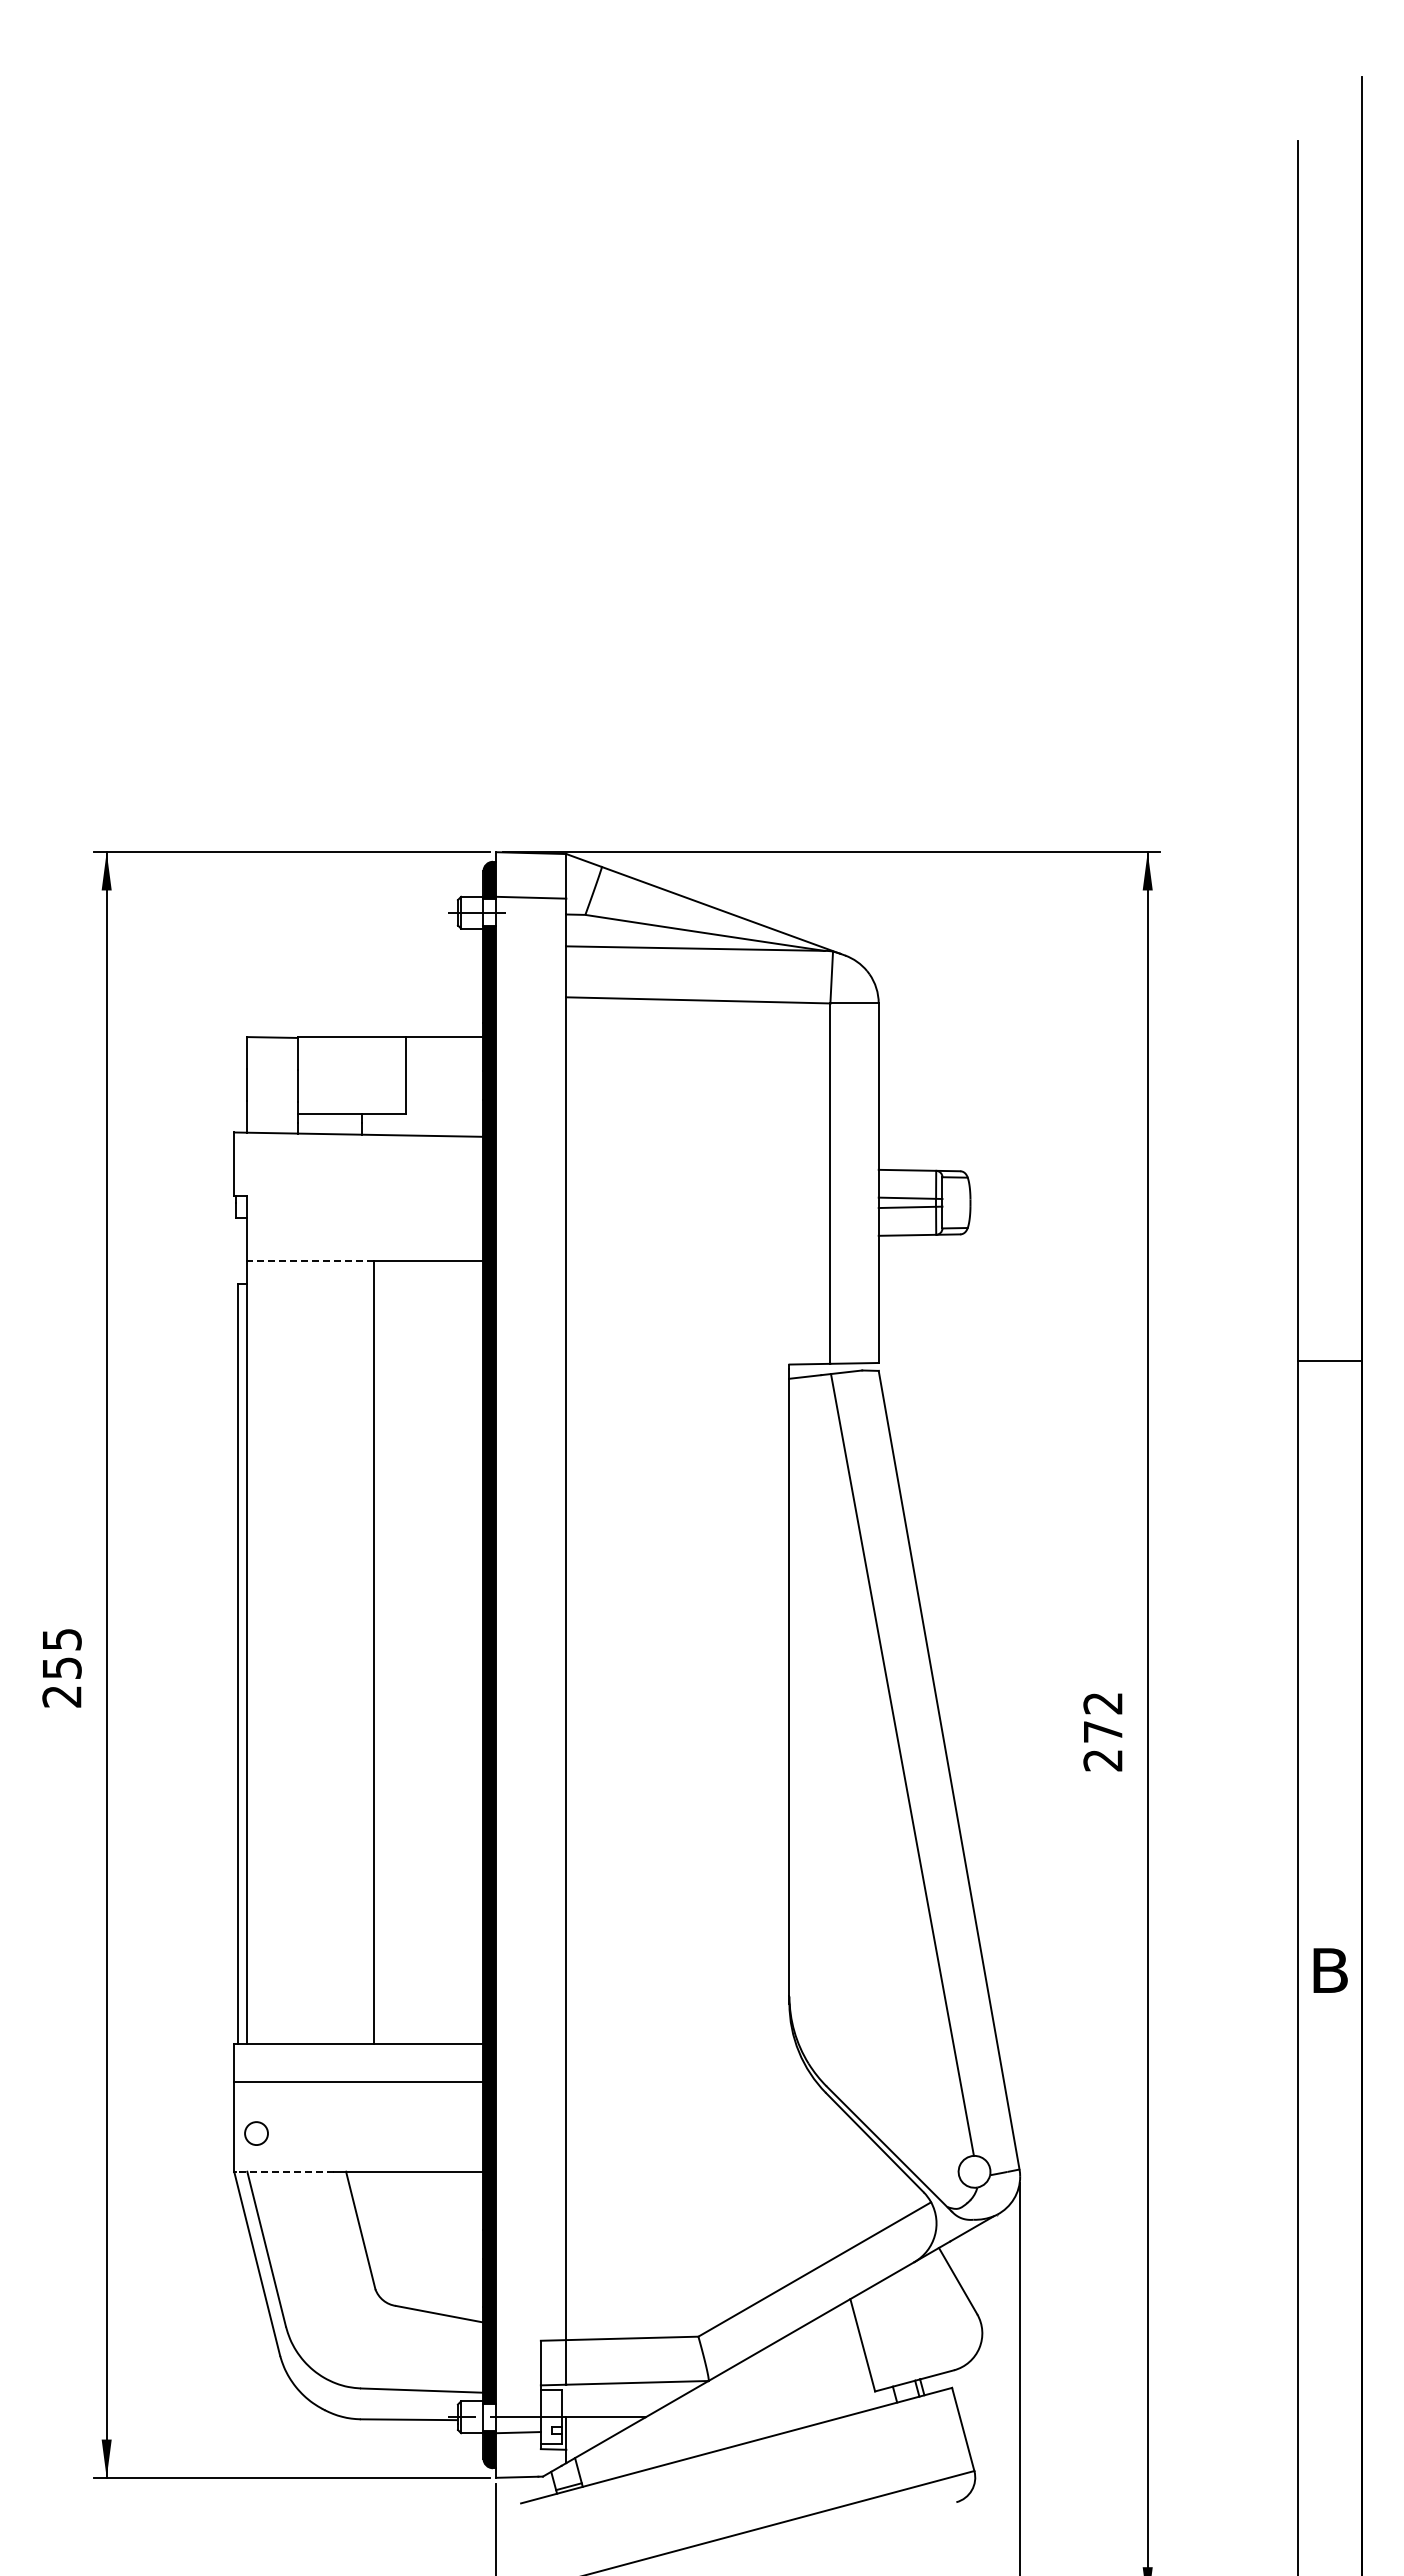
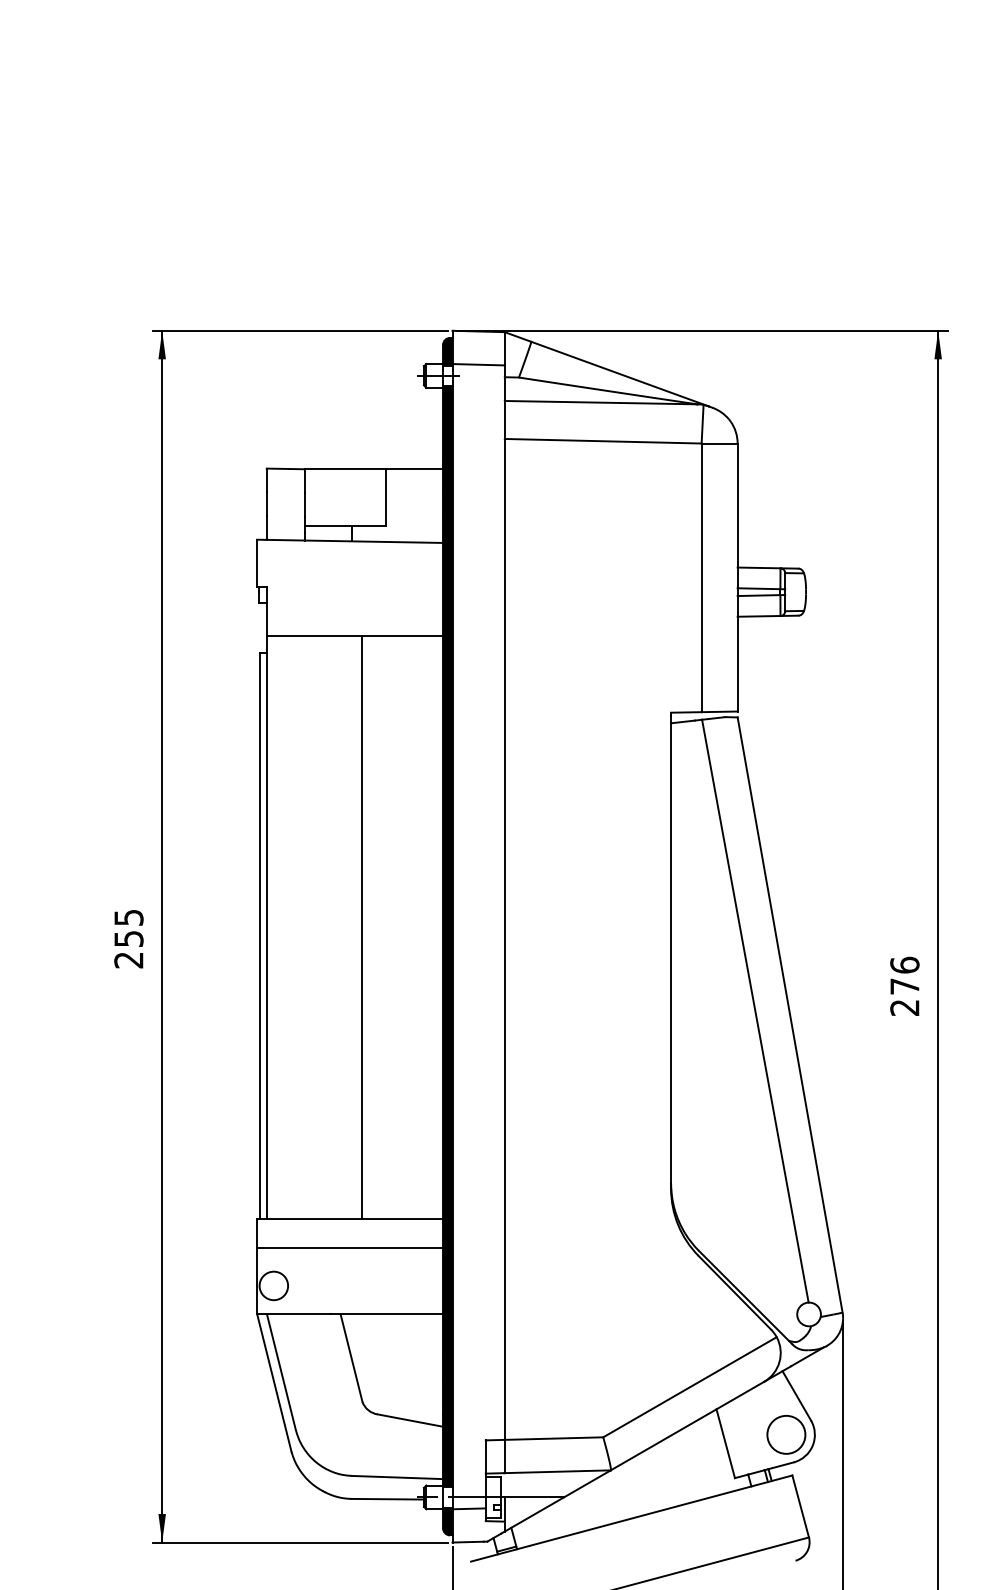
line: (310, 1261) -> (314, 635), dashed -> solid
text: (1102, 1703) -> (904, 965), 272 -> 276
circle: (256, 2133) -> (273, 1285), size x1.67
line: (284, 2171) -> (294, 1314), dashed -> solid
circle: (943, 2333) -> (785, 1434), added

